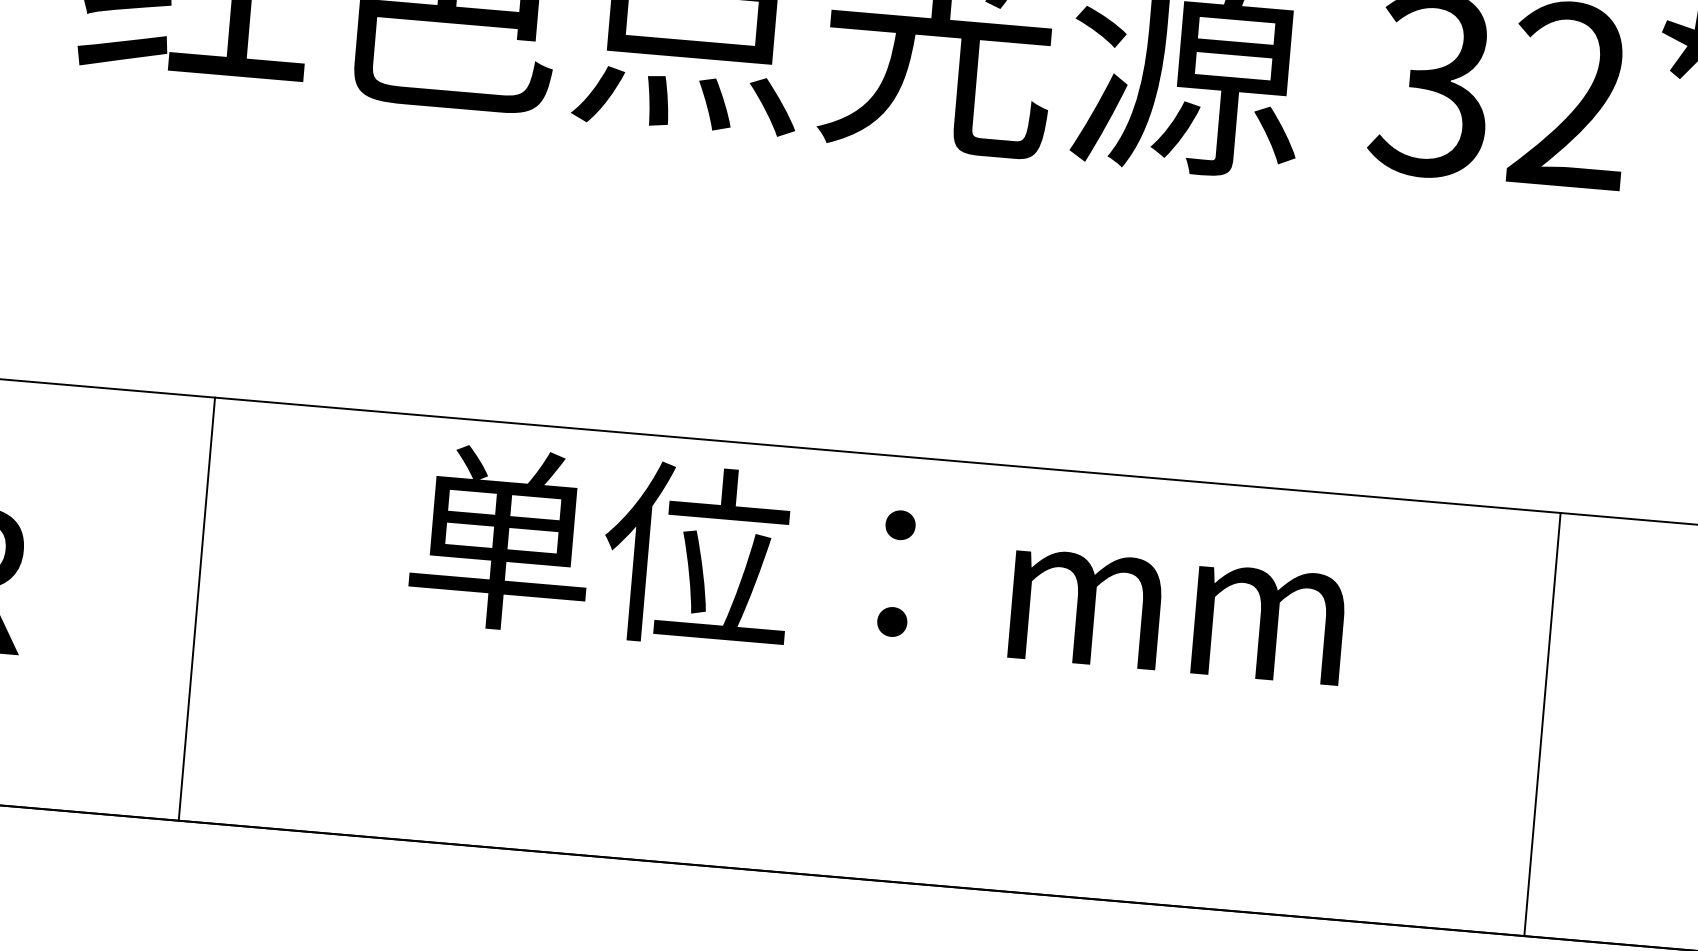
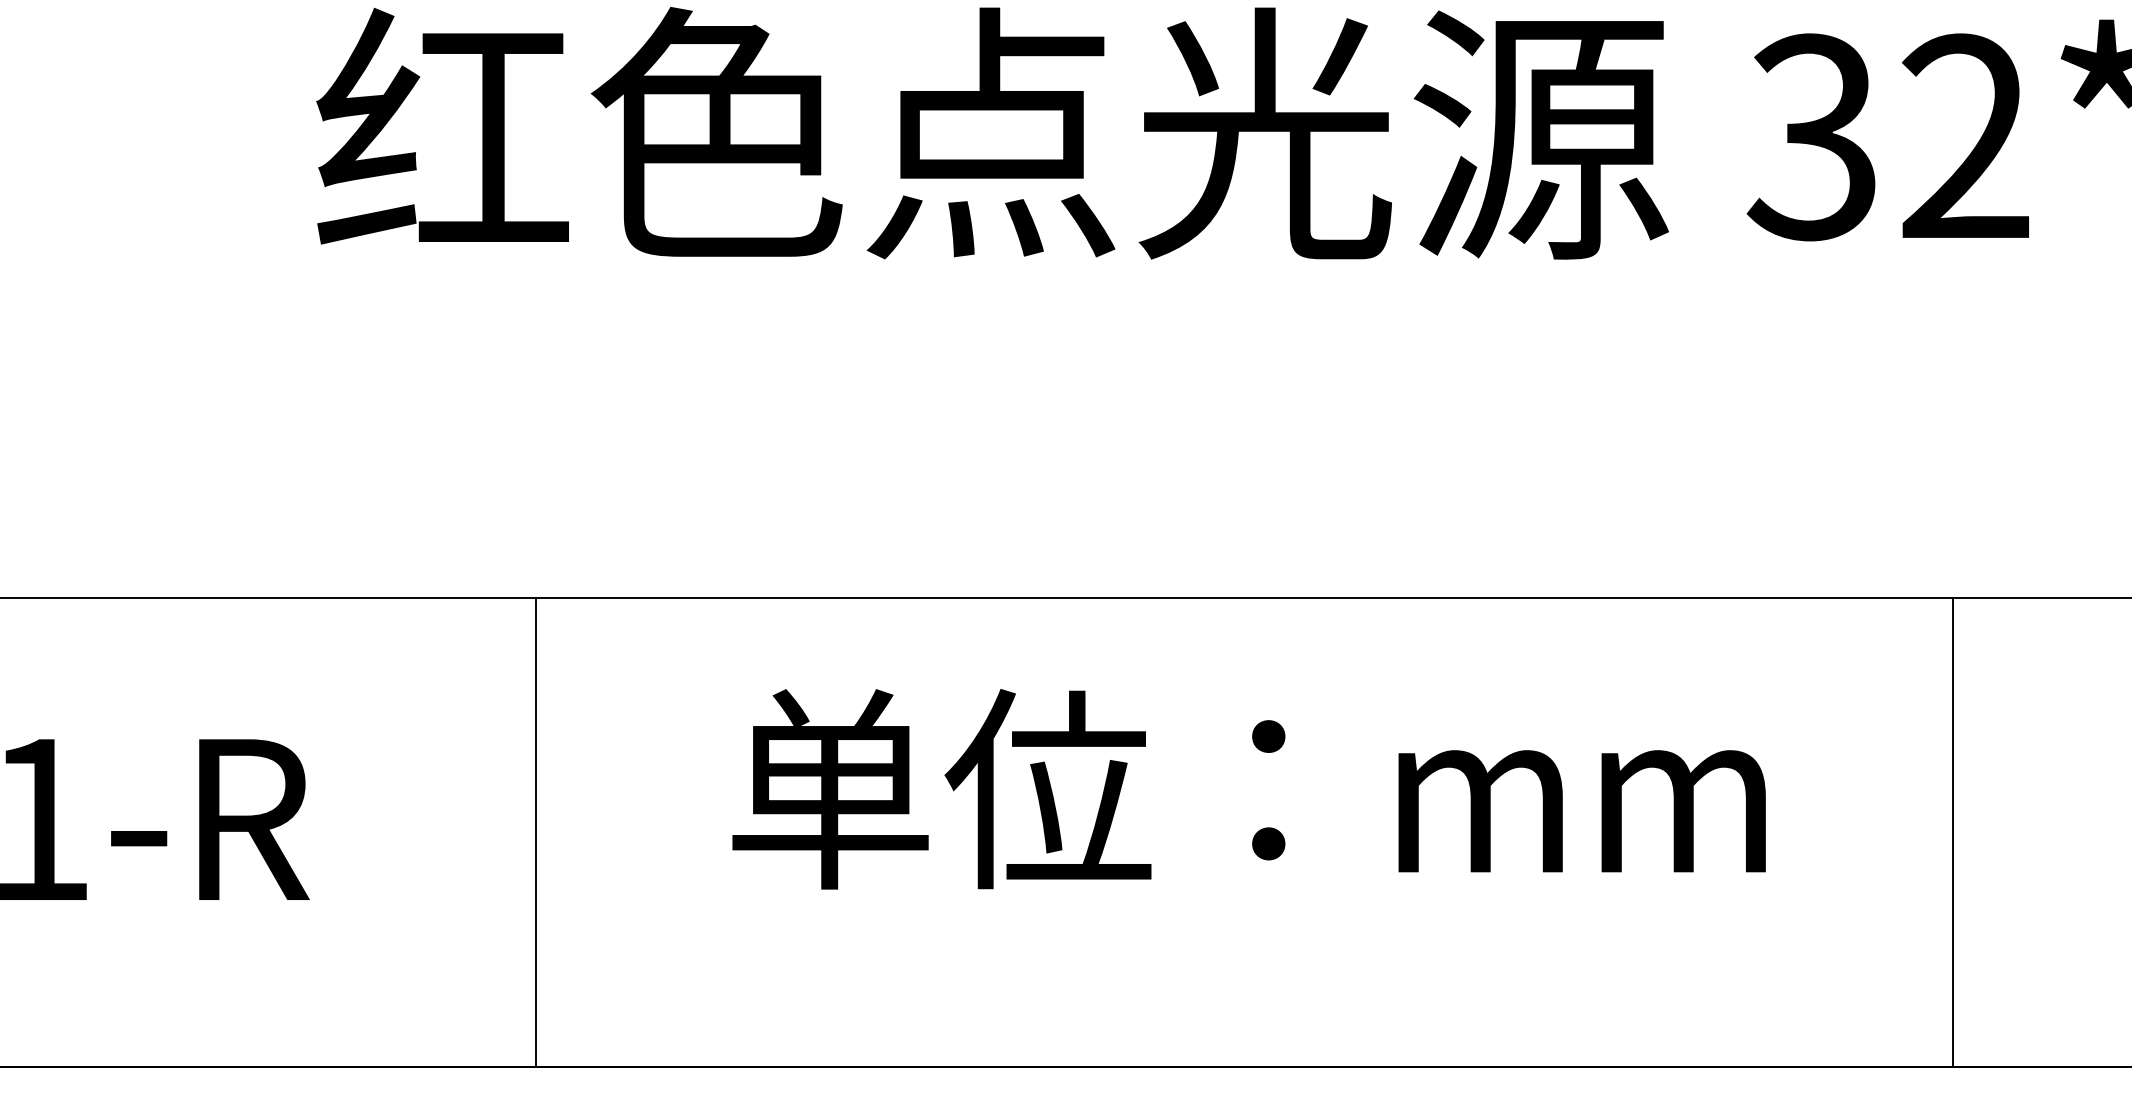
text: (878, 571) -> (1248, 789), moved
line: (196, 609) -> (535, 832), moved
line: (1542, 724) -> (1952, 832), moved

